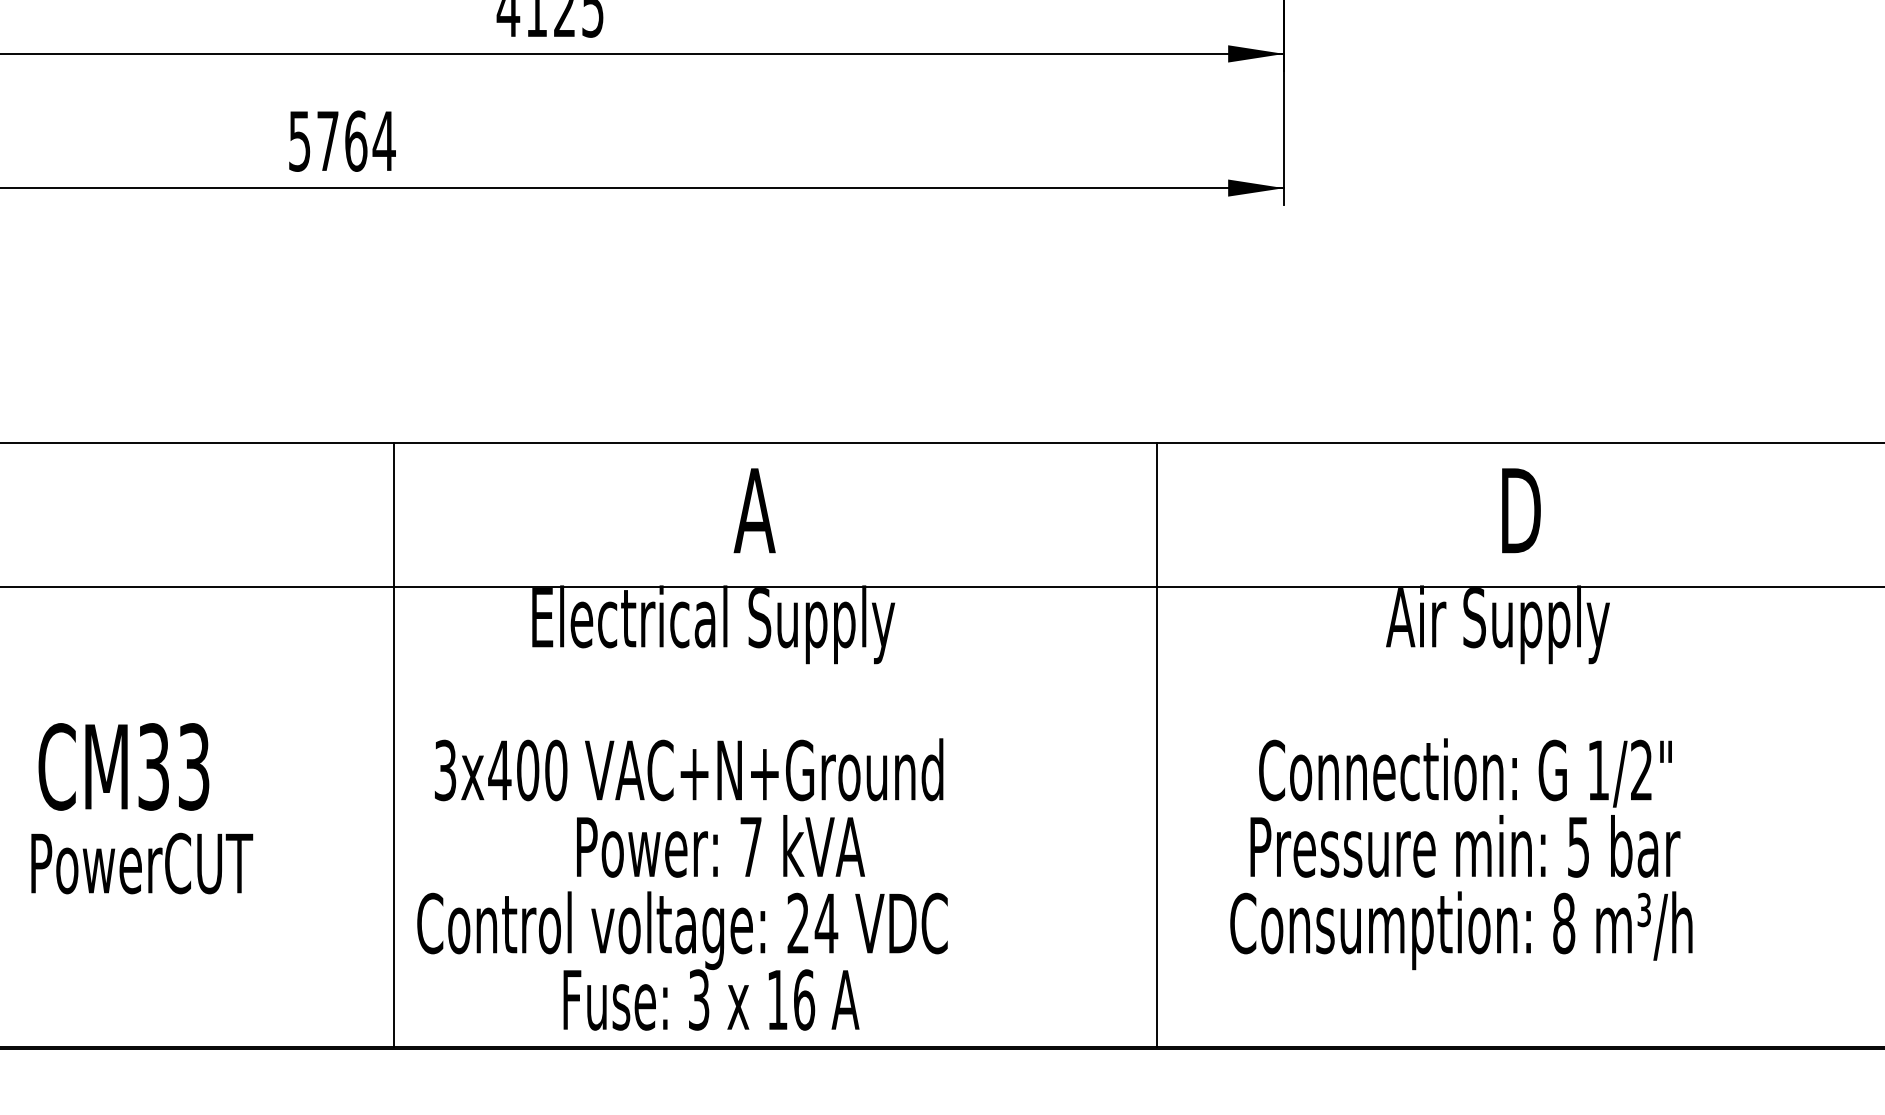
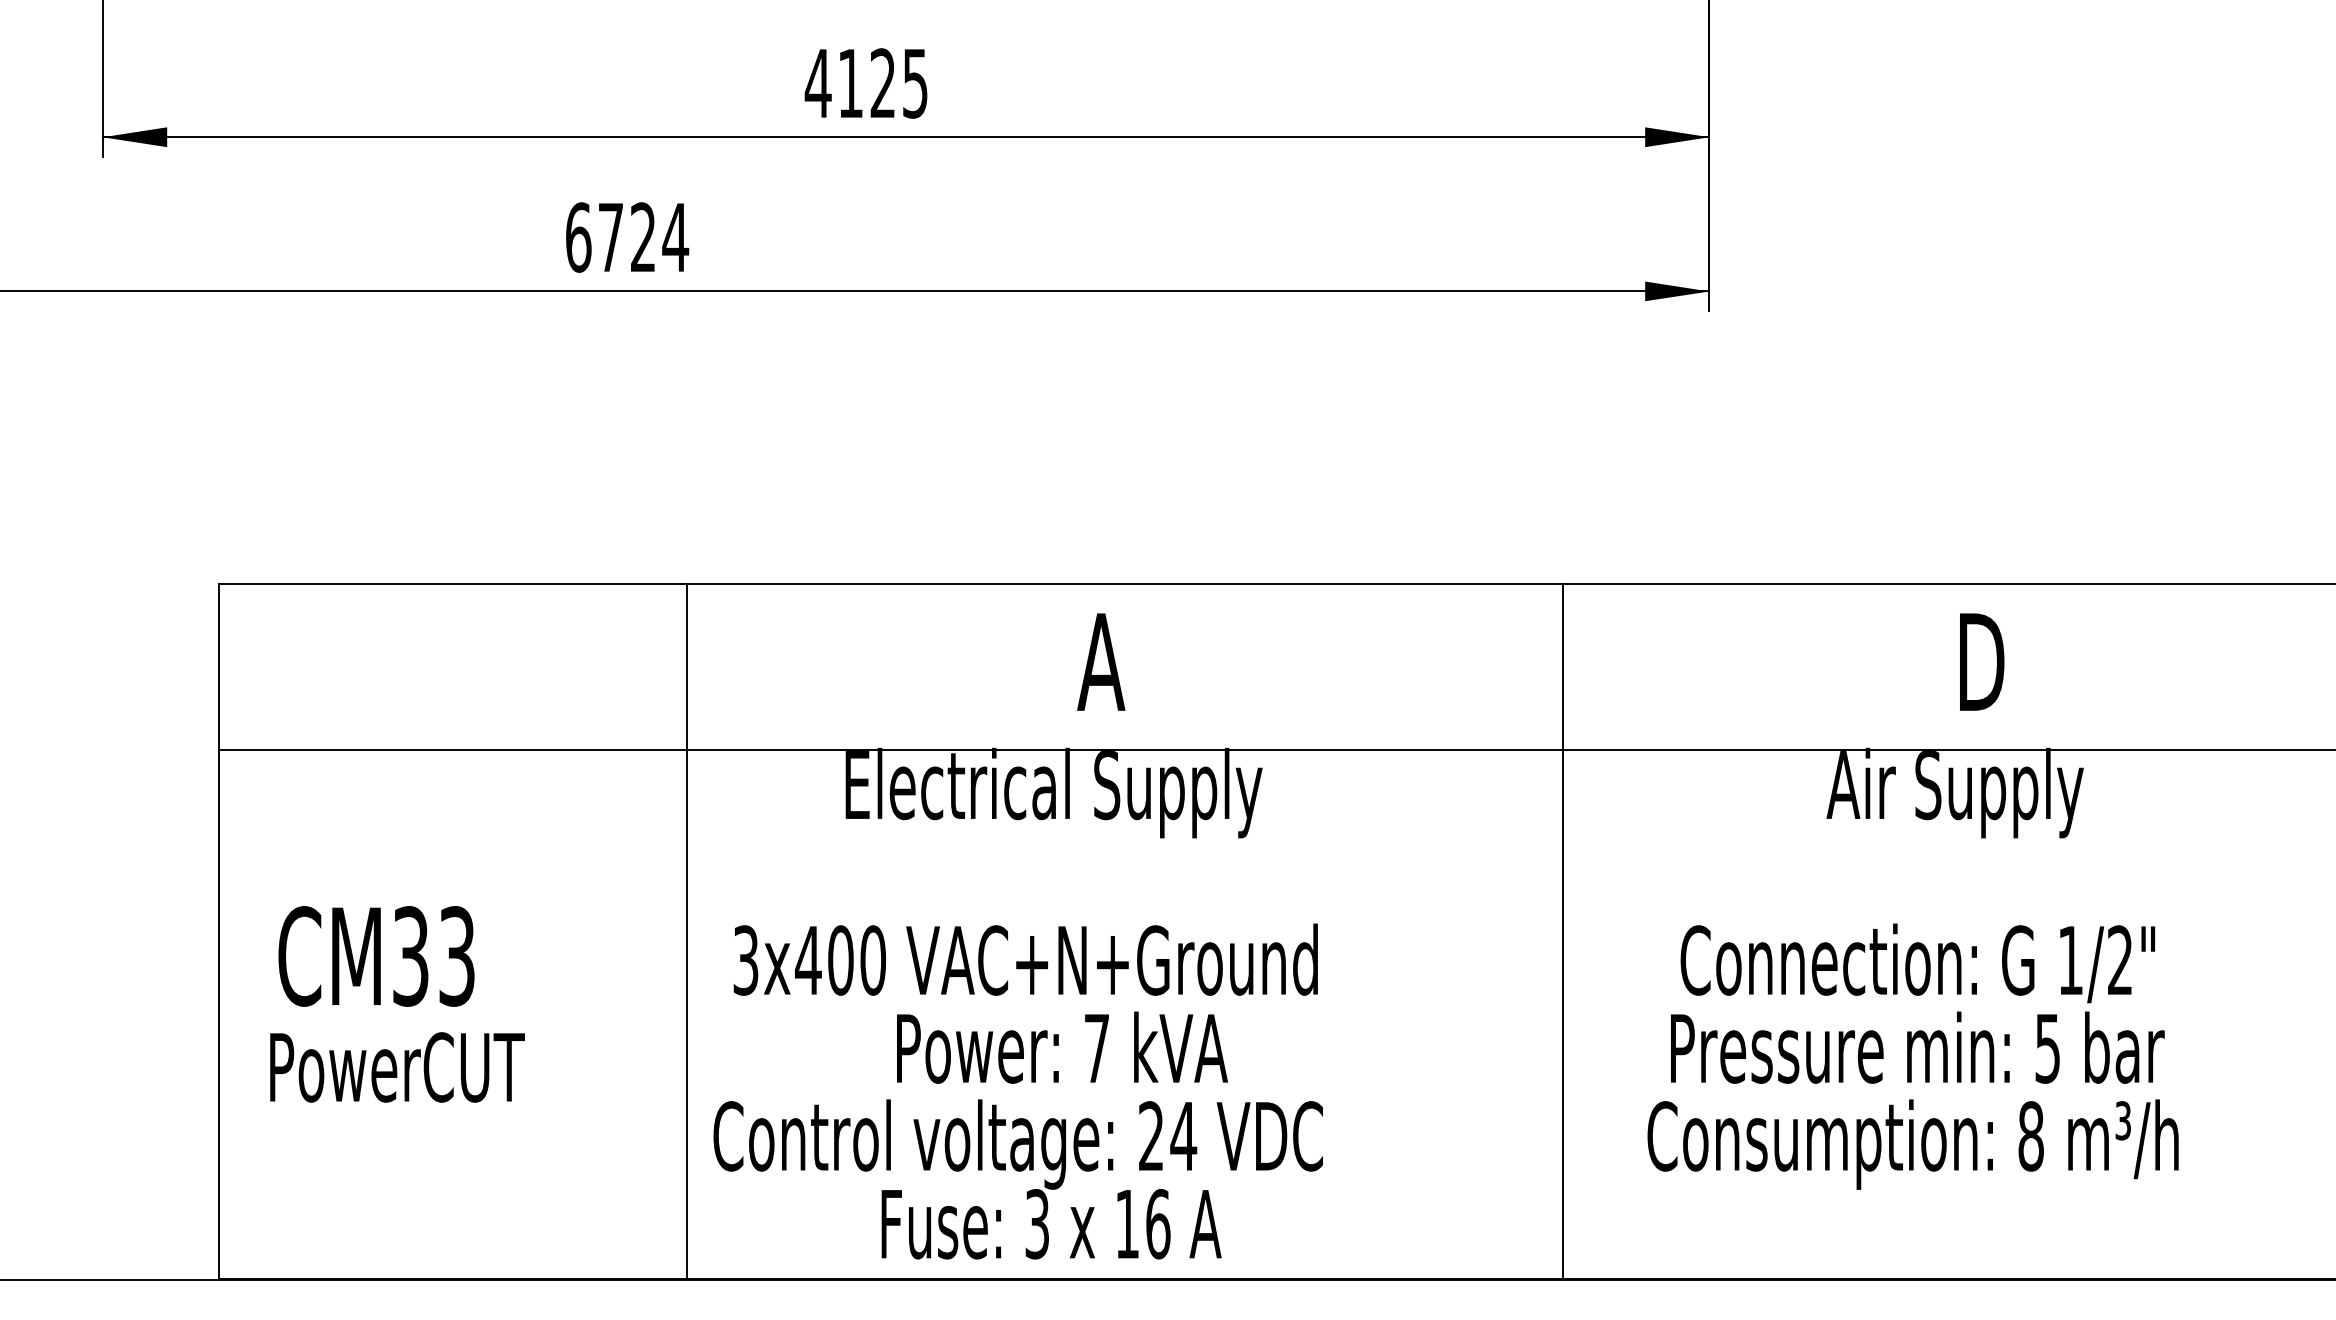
text: (328, 141) -> (611, 237), 5764 -> 6724

